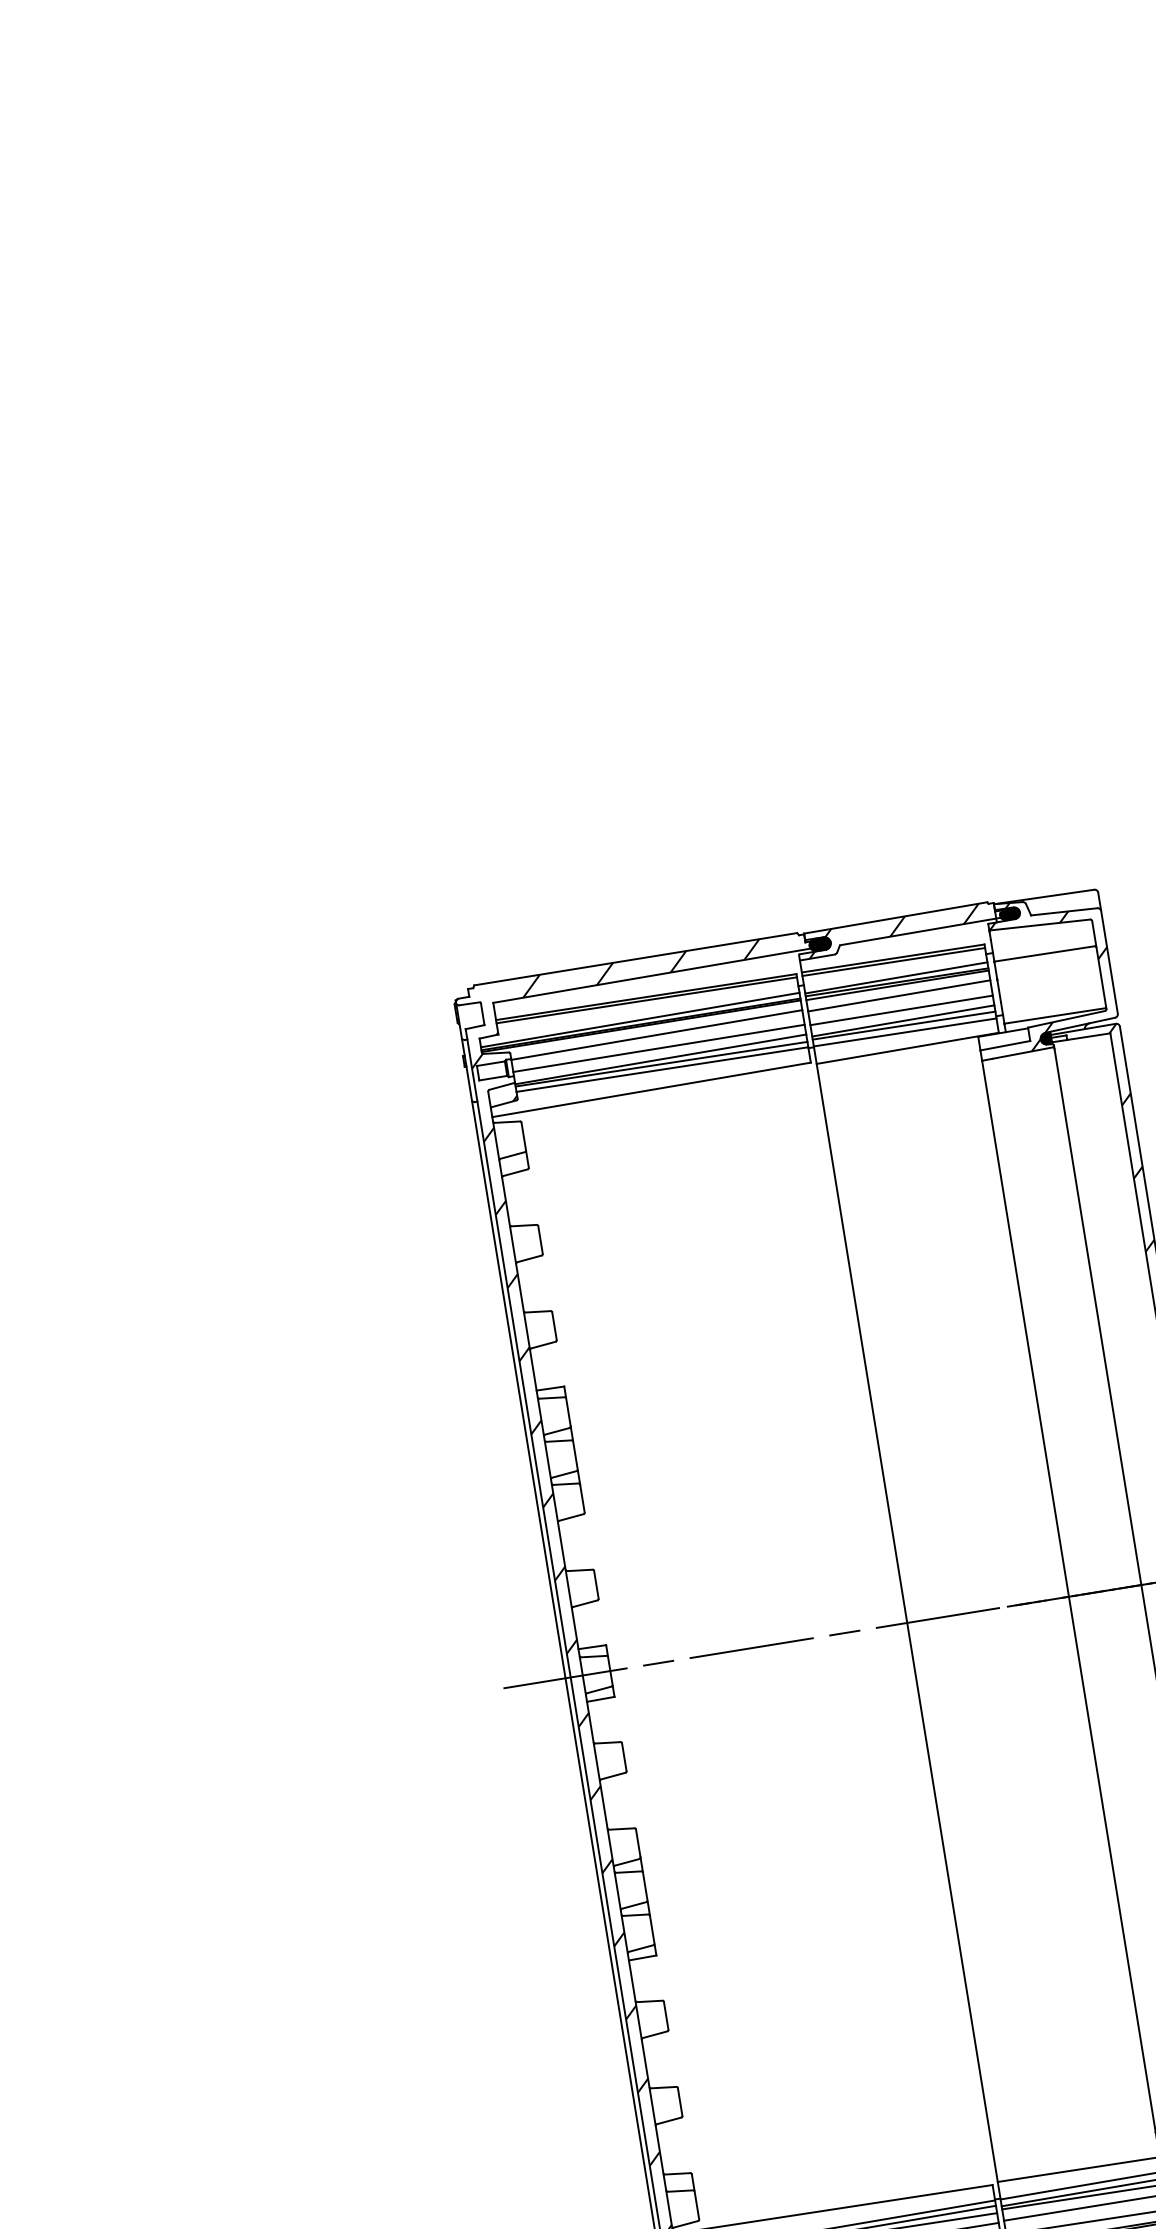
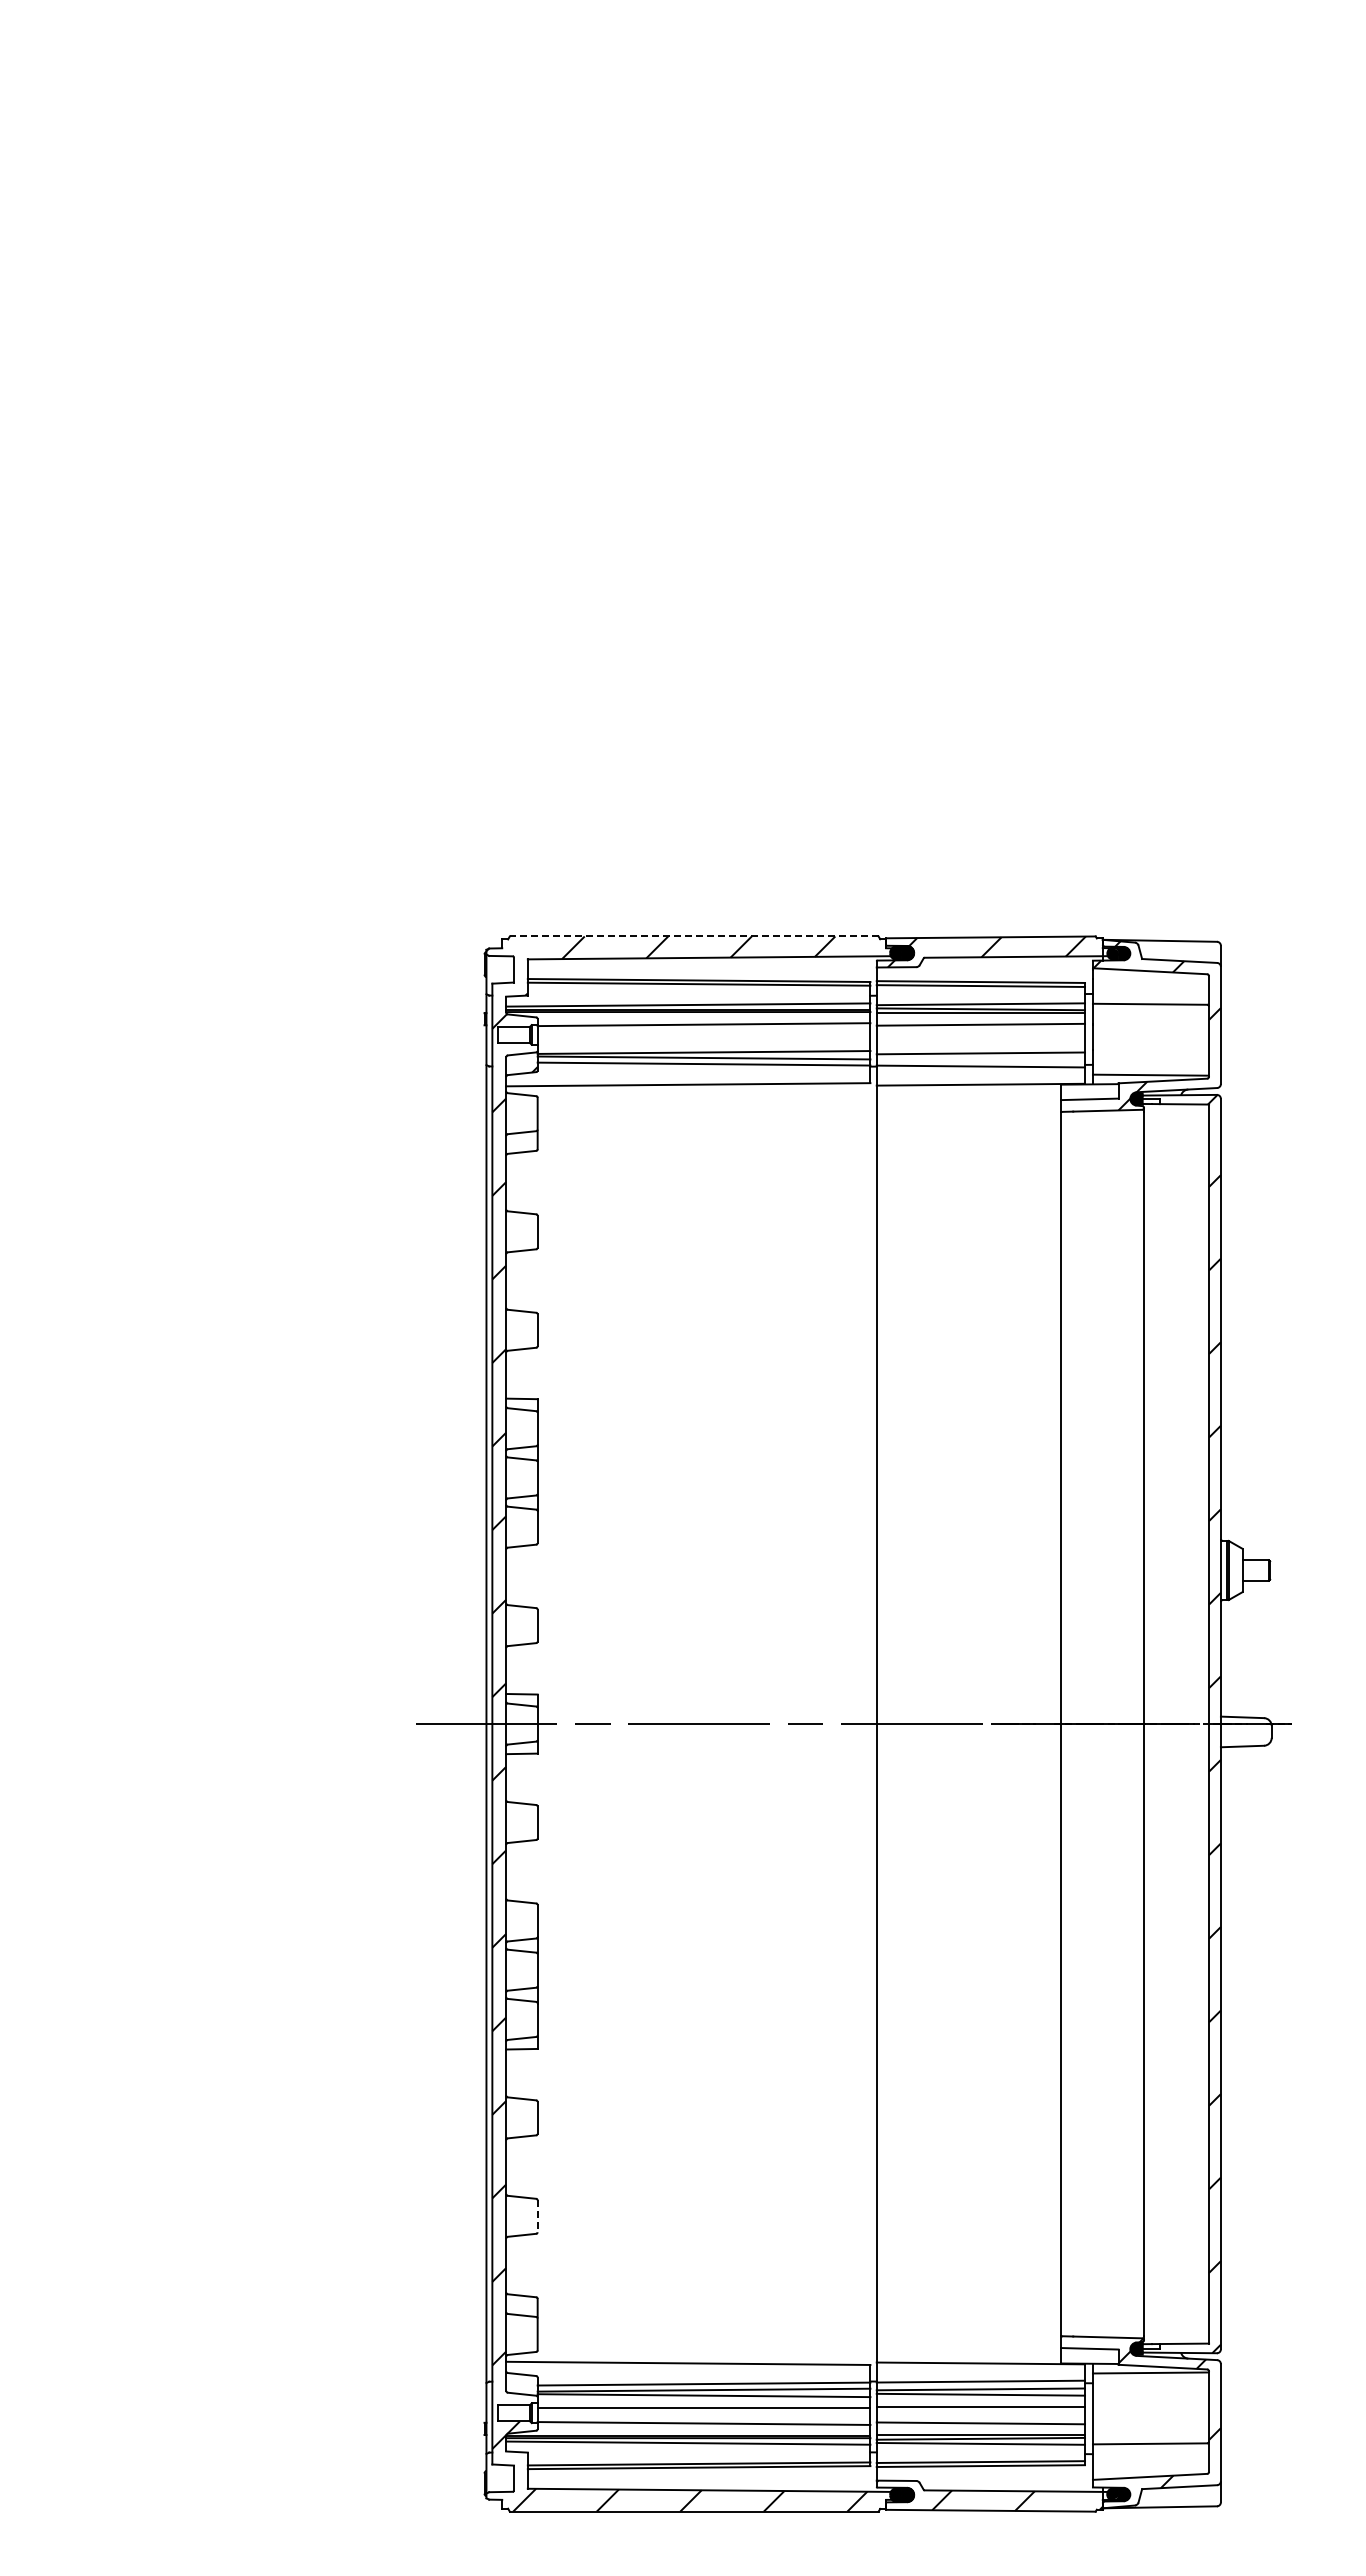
line: (635, 959) -> (693, 936), solid -> dashed
line: (901, 1010) -> (980, 1041), removed
line: (903, 1025) -> (980, 1058), removed
line: (658, 1048) -> (703, 1039), removed
line: (680, 2102) -> (537, 2216), solid -> dashed

